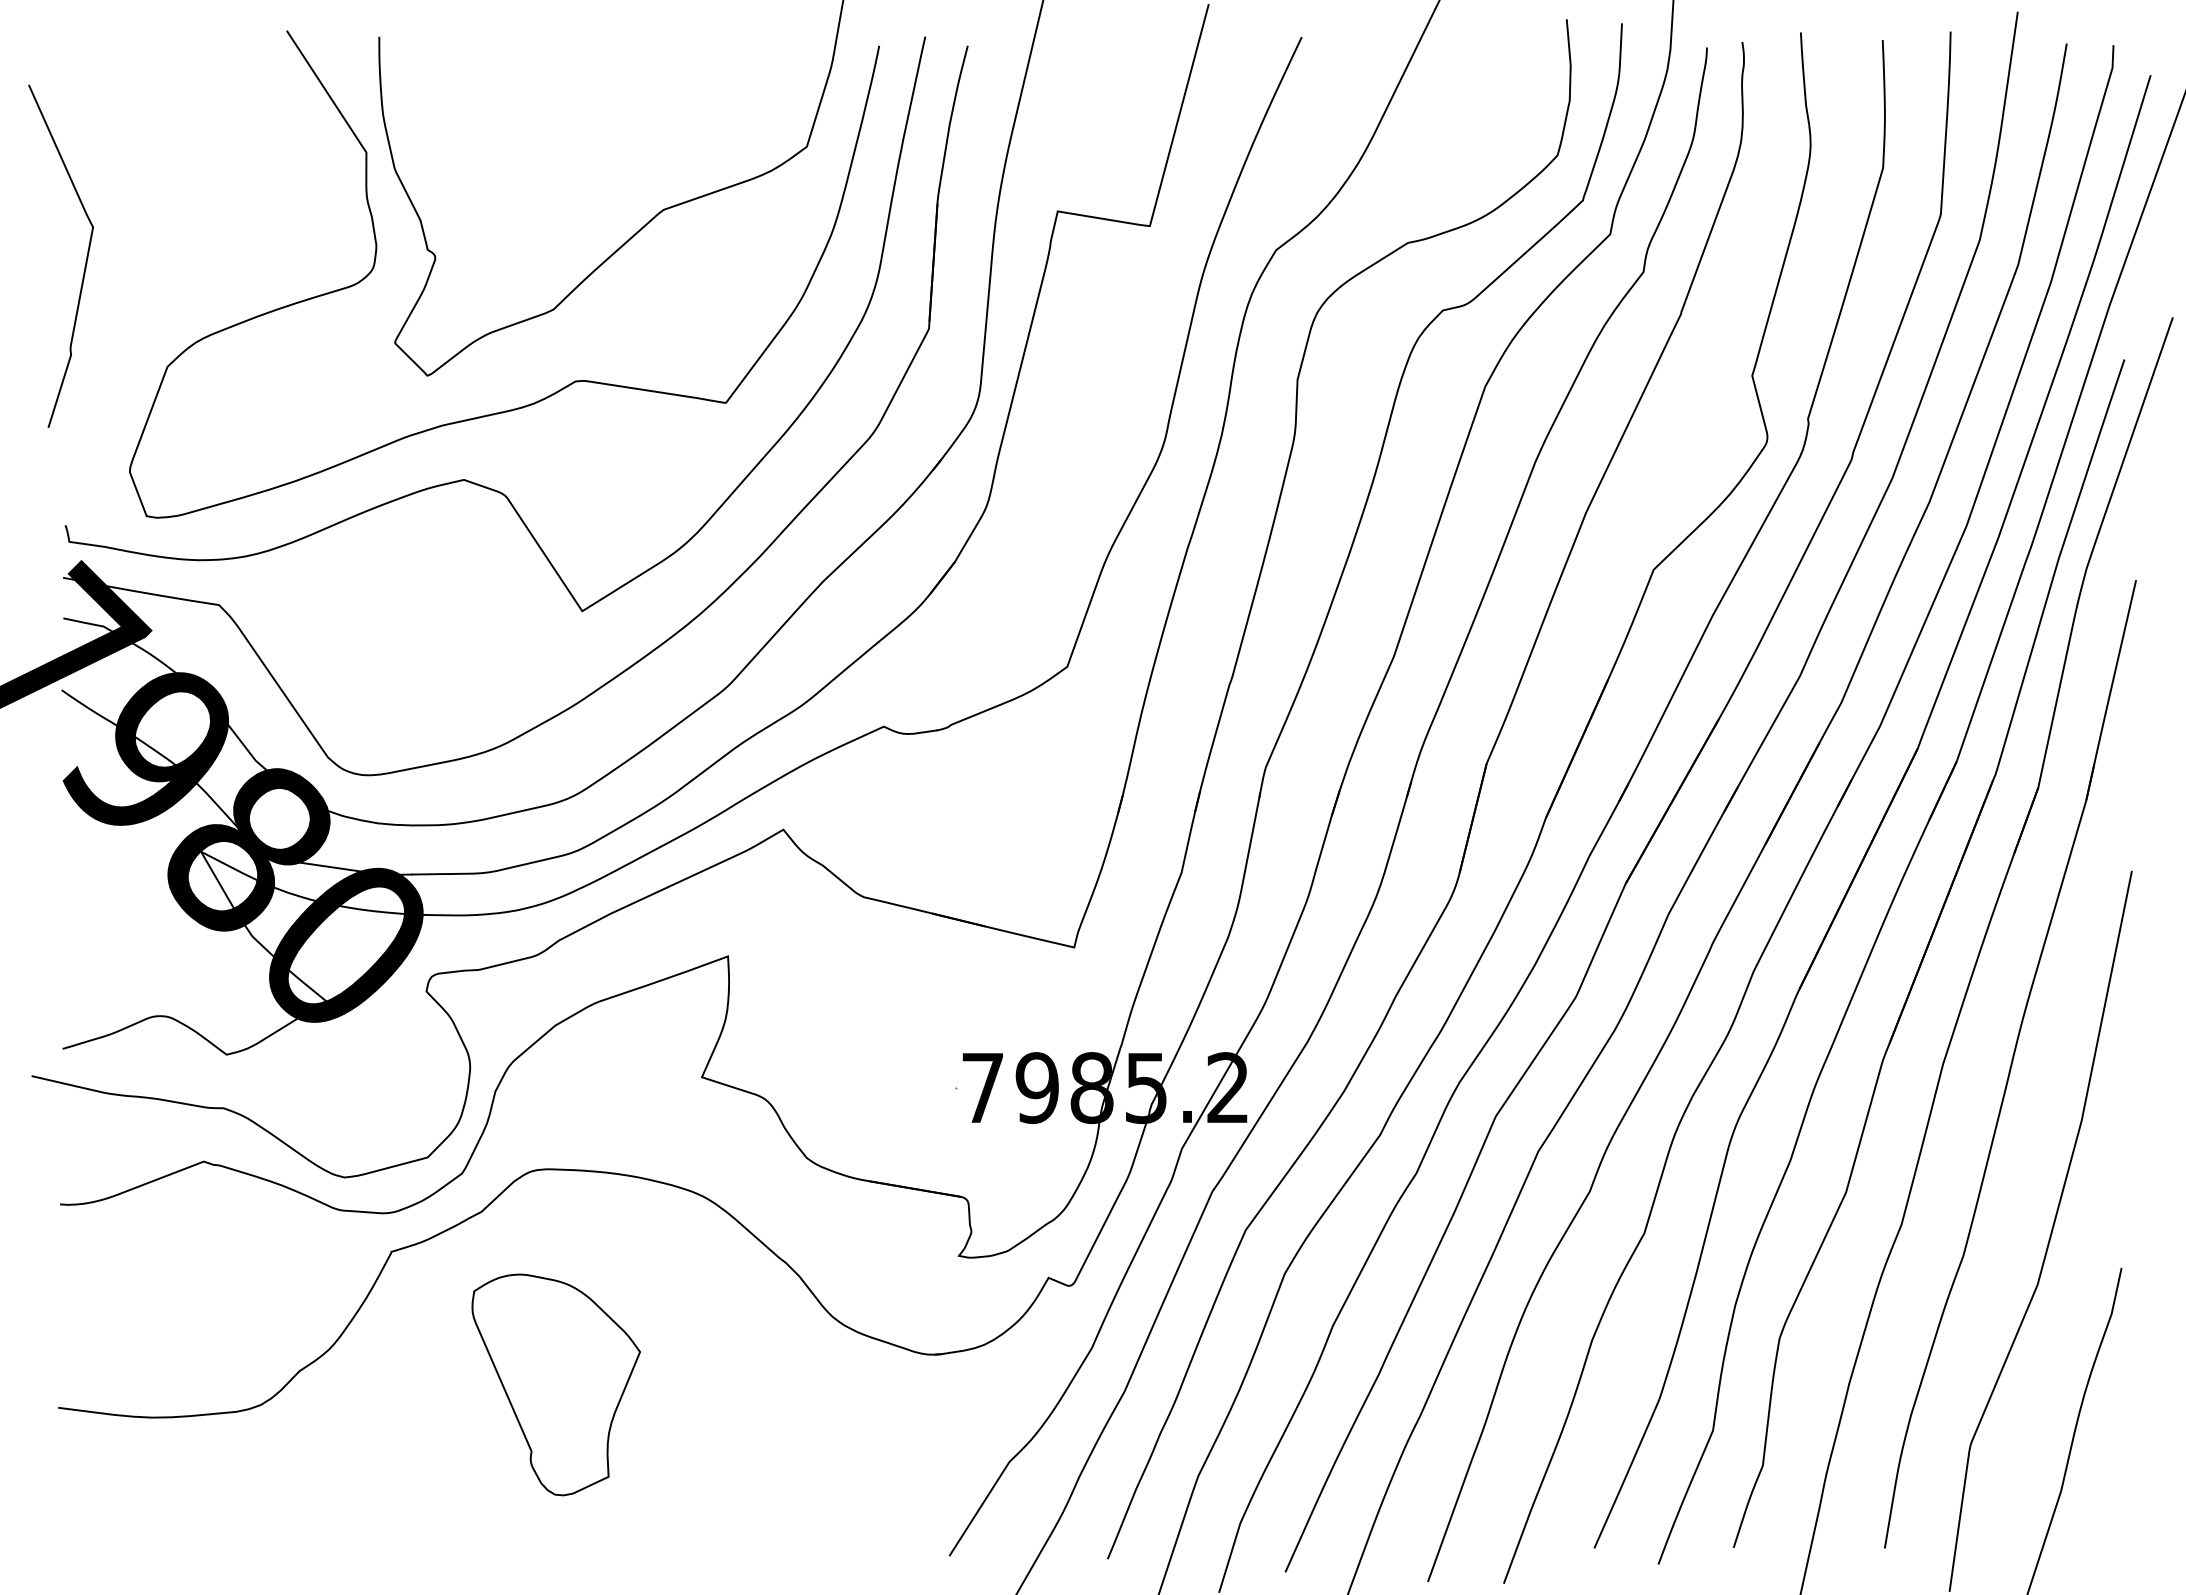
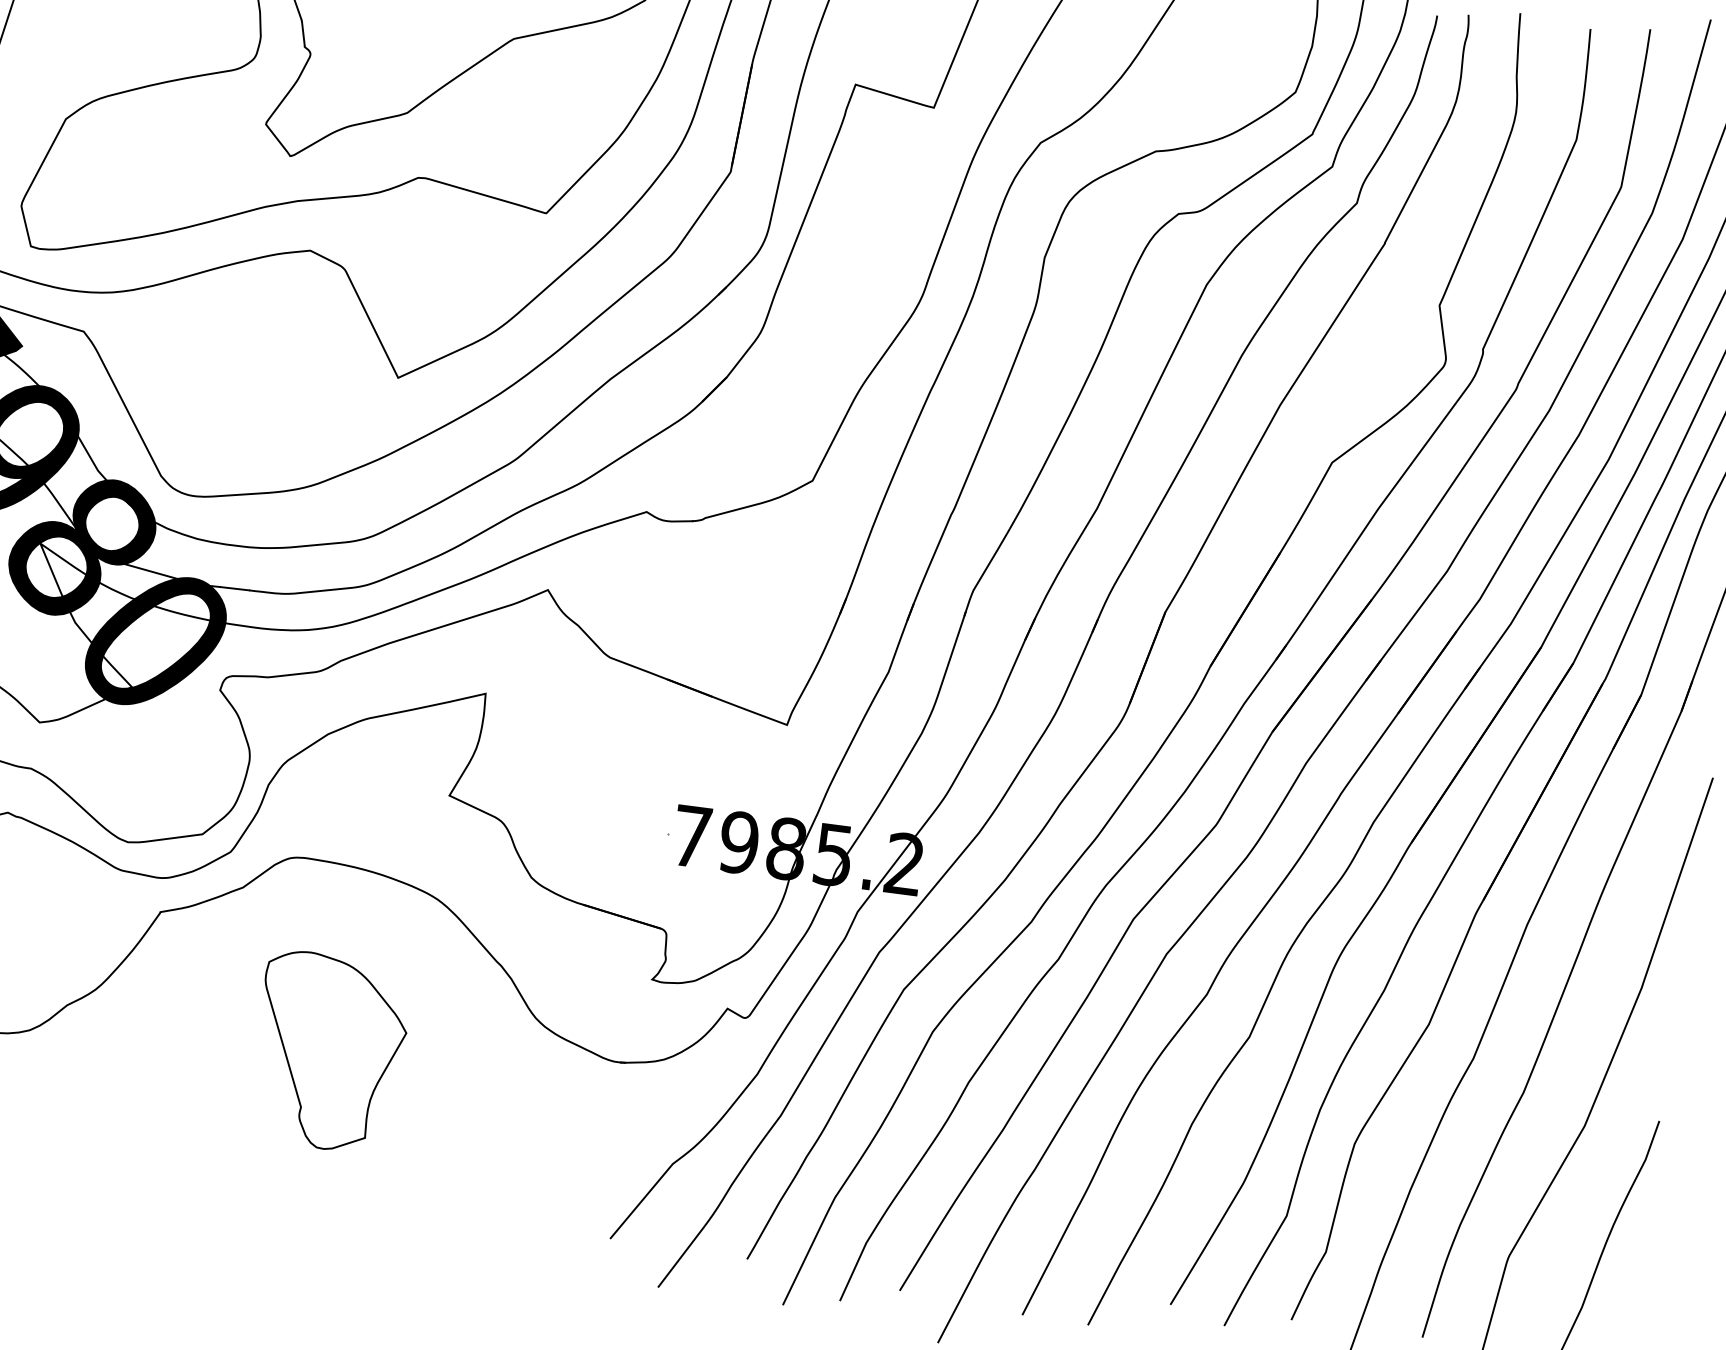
part: (555, 1384) -> (329, 1051), moved

